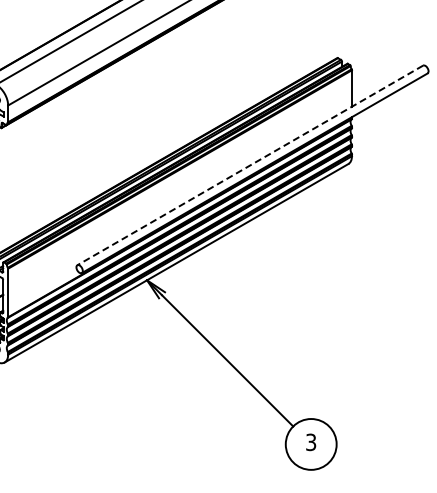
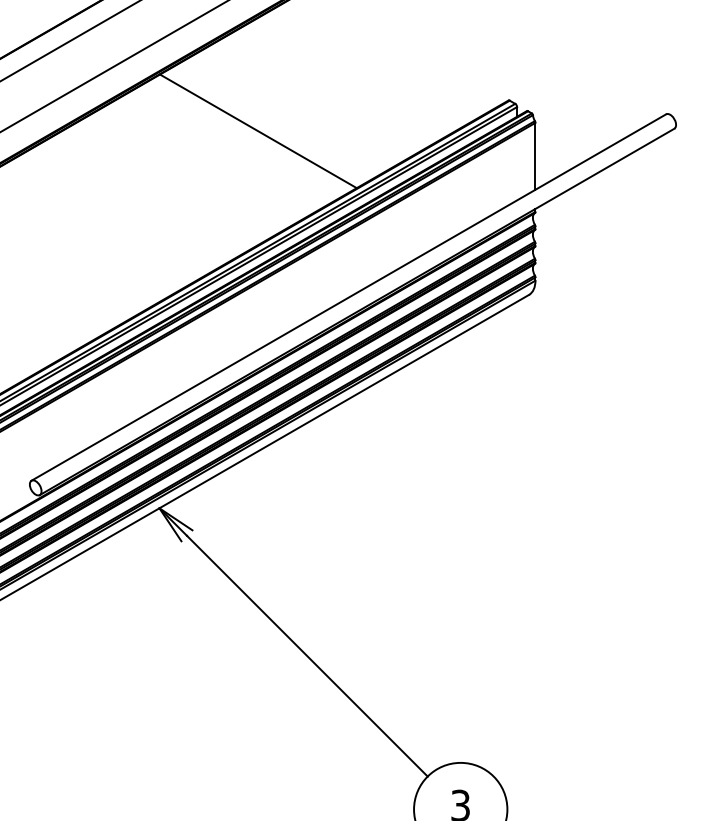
line: (200, 74) -> (257, 130), added
line: (250, 165) -> (349, 297), dashed -> solid

